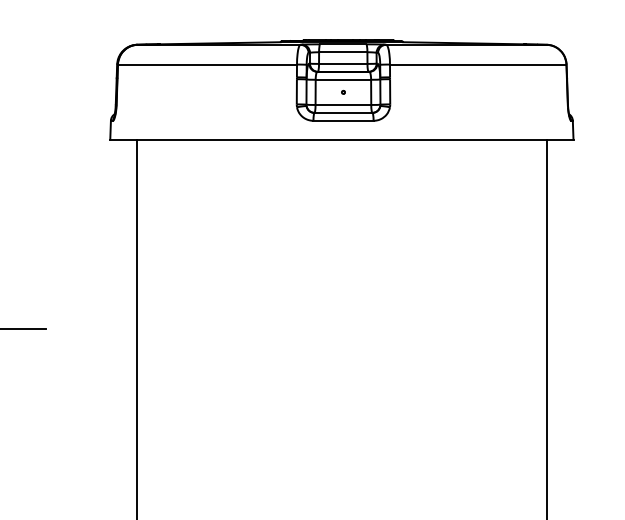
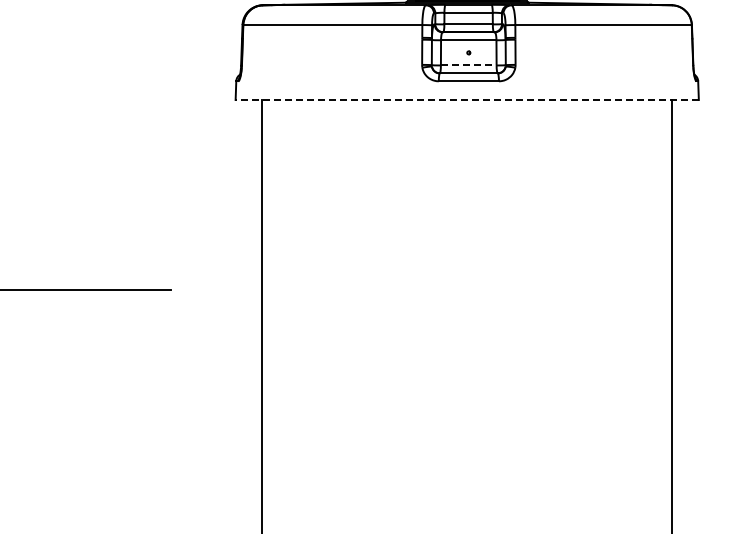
line: (343, 105) -> (468, 65), solid -> dashed
line: (342, 140) -> (467, 100), solid -> dashed

